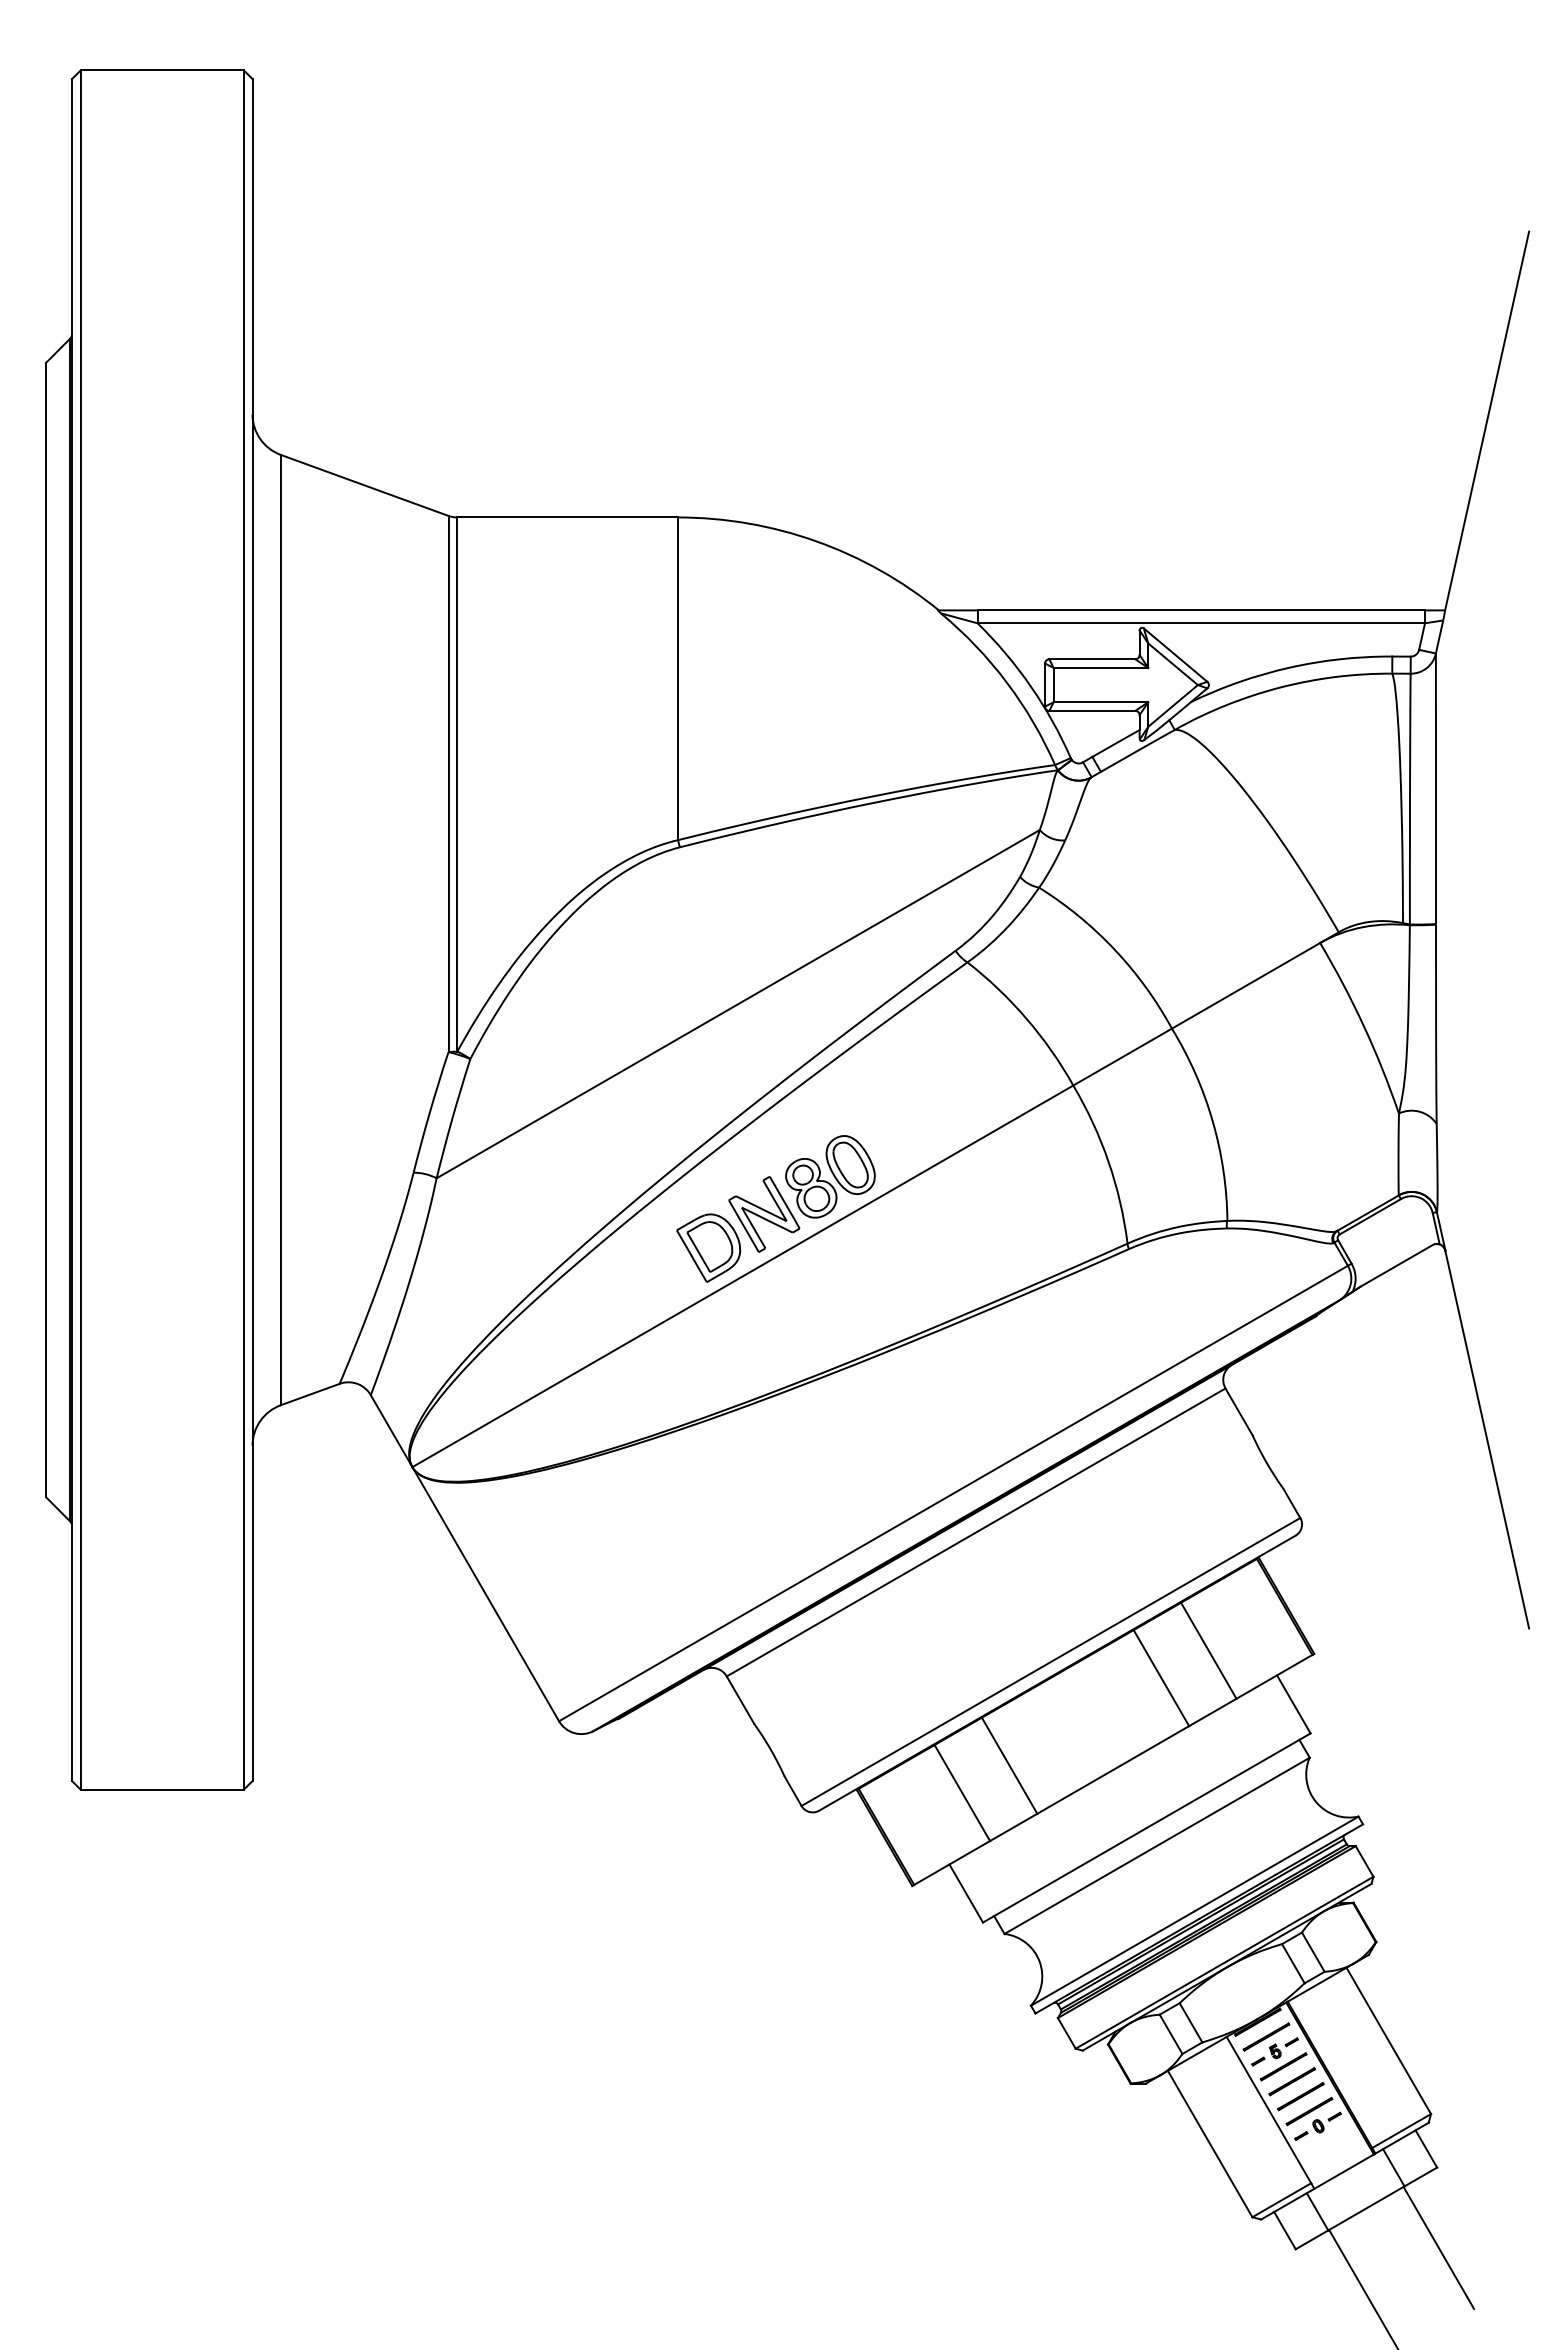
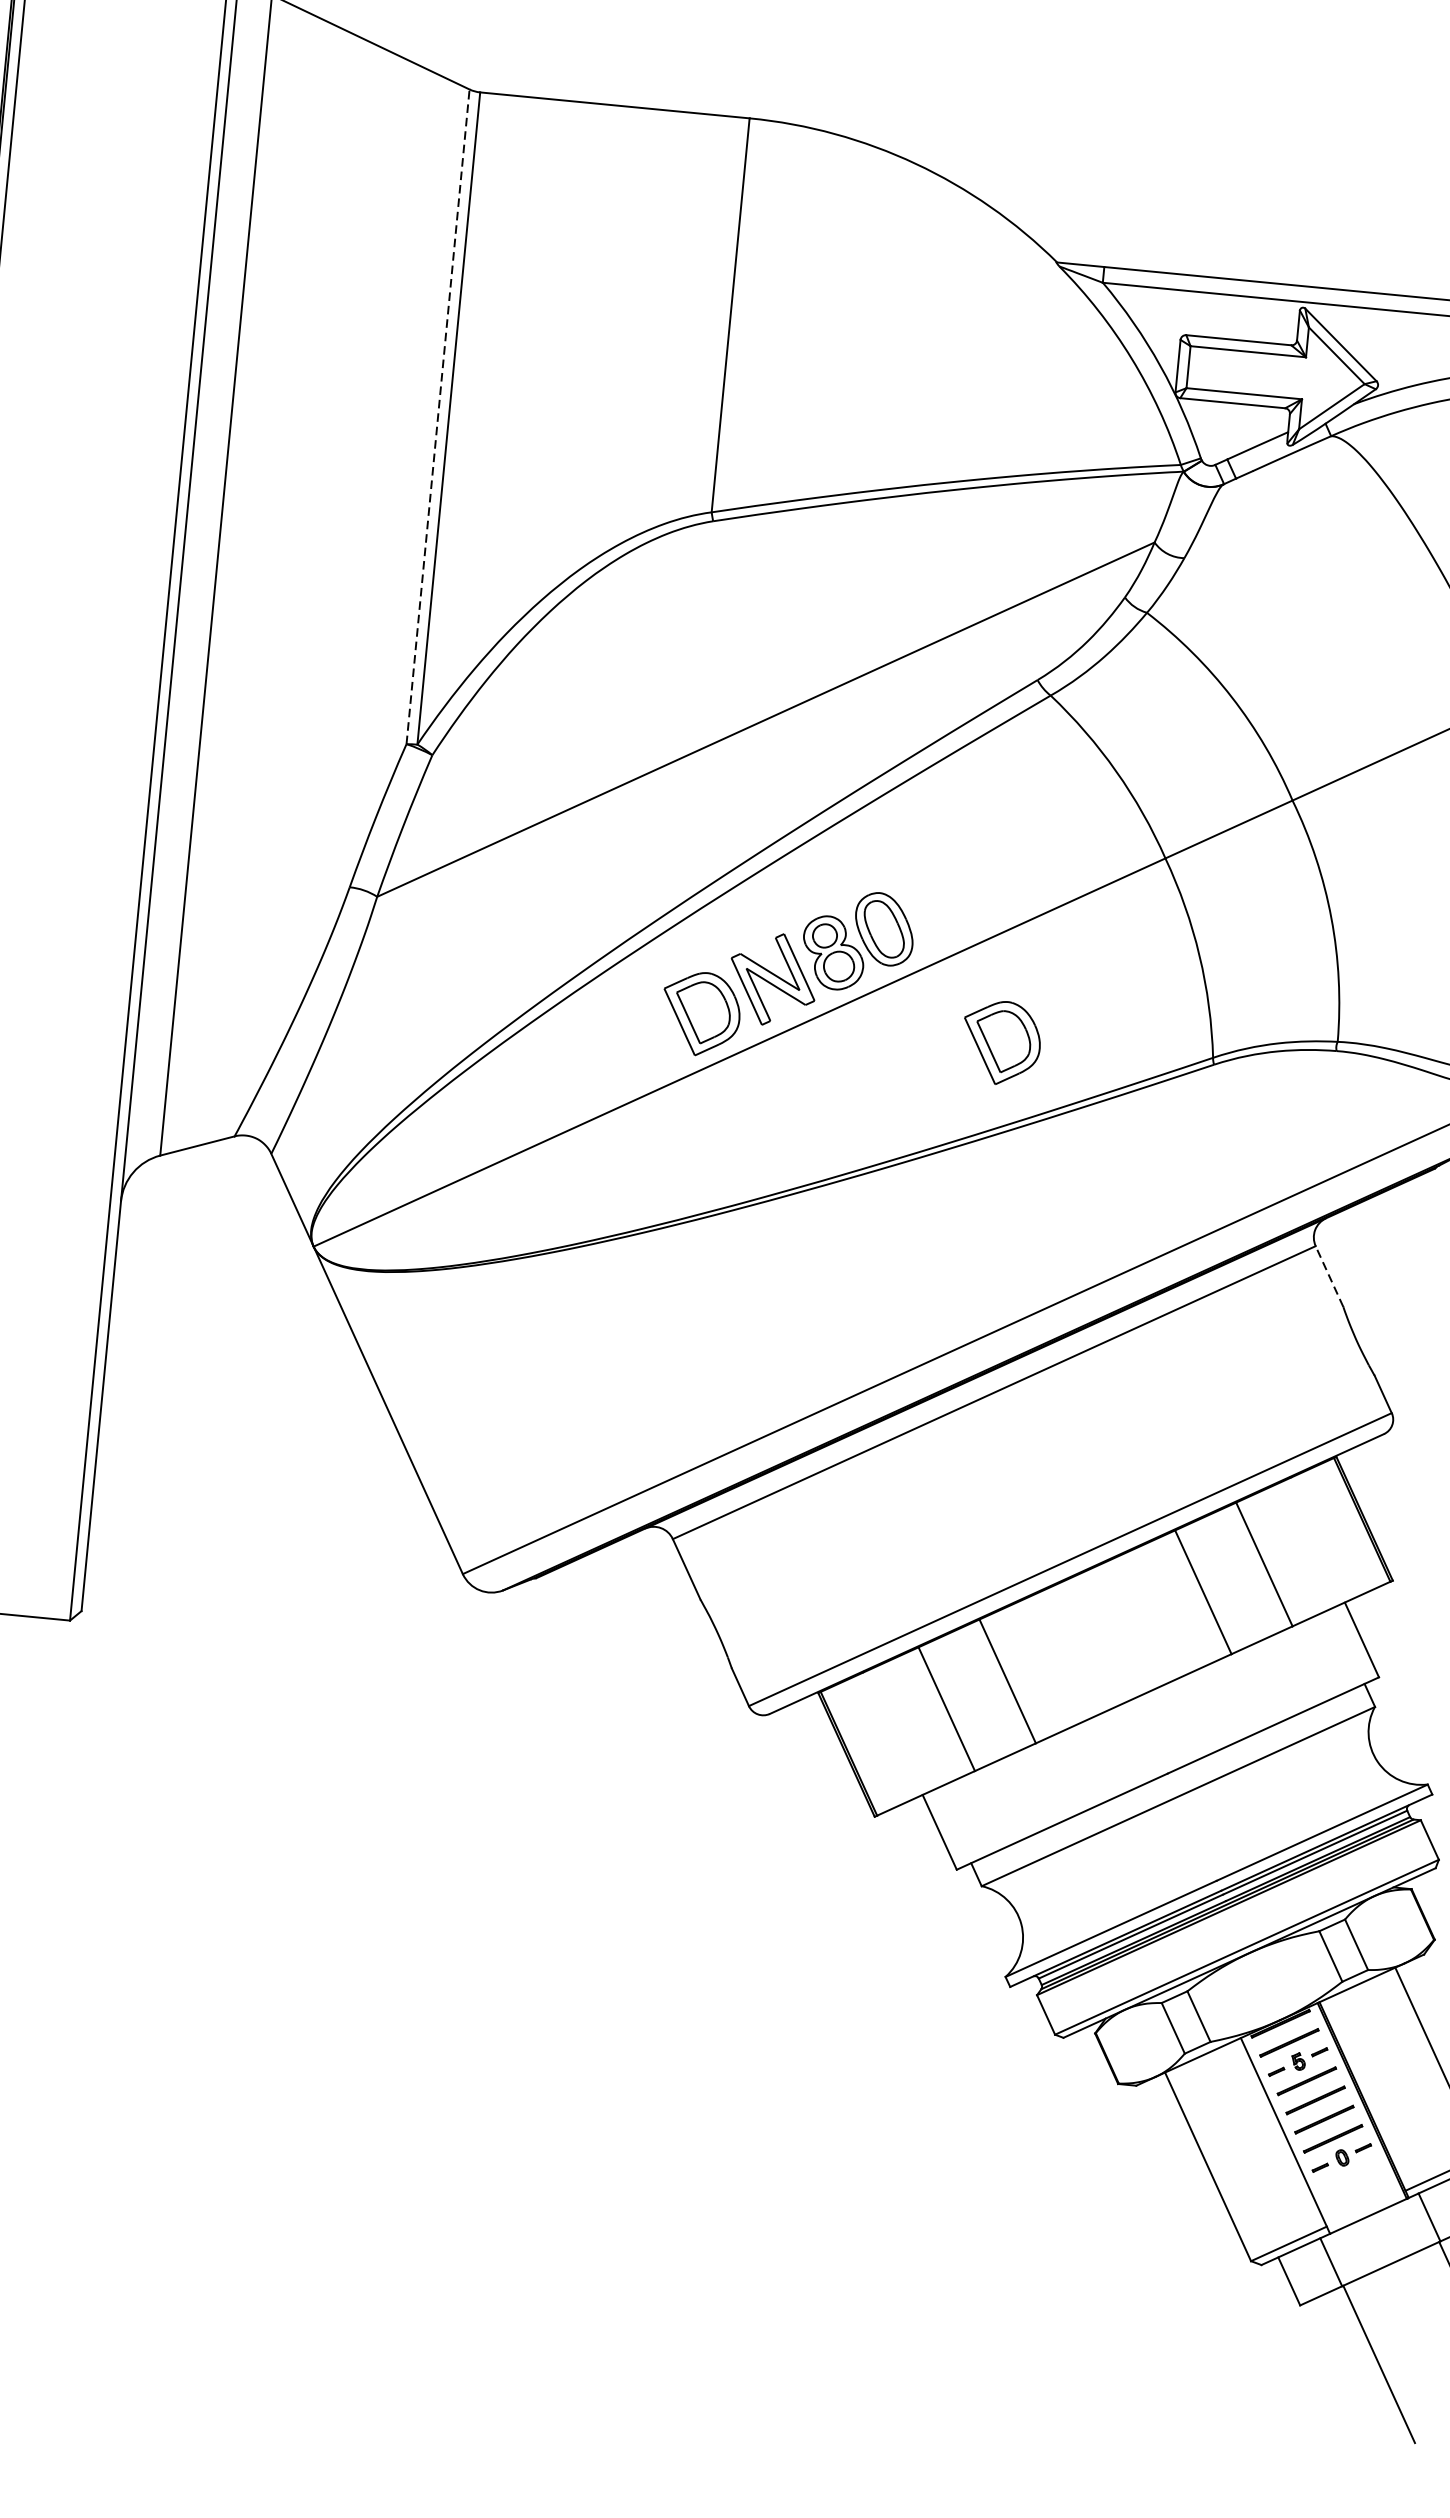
line: (448, 783) -> (438, 416), solid -> dashed
part: (954, 1247) -> (1001, 1042), added
line: (1238, 1411) -> (1328, 1275), solid -> dashed

